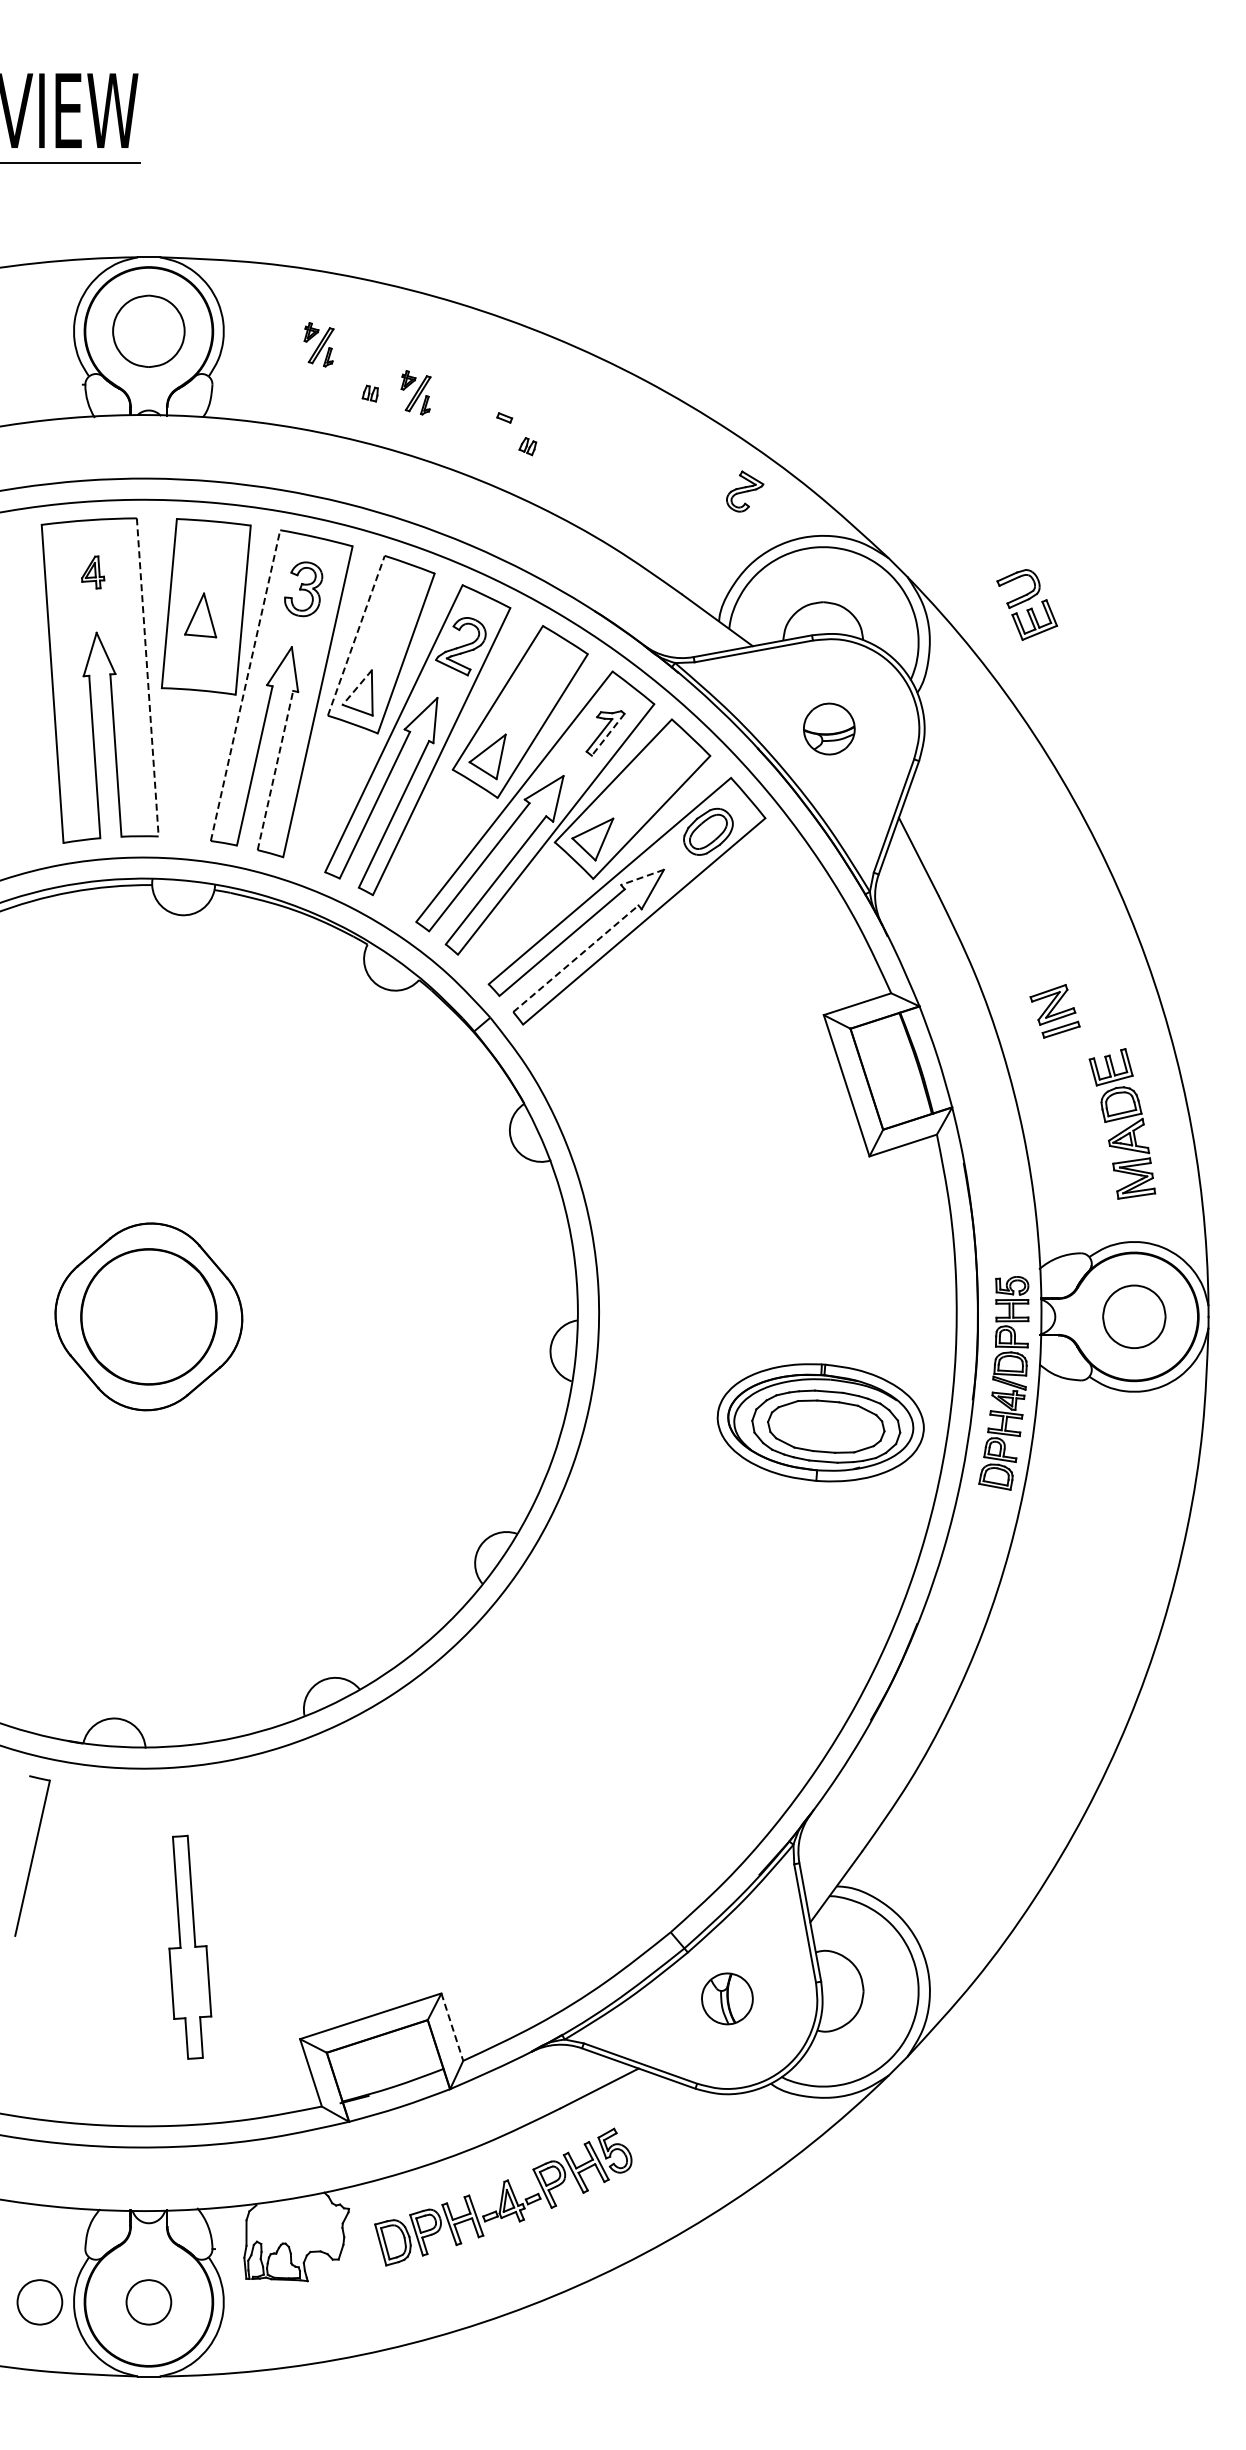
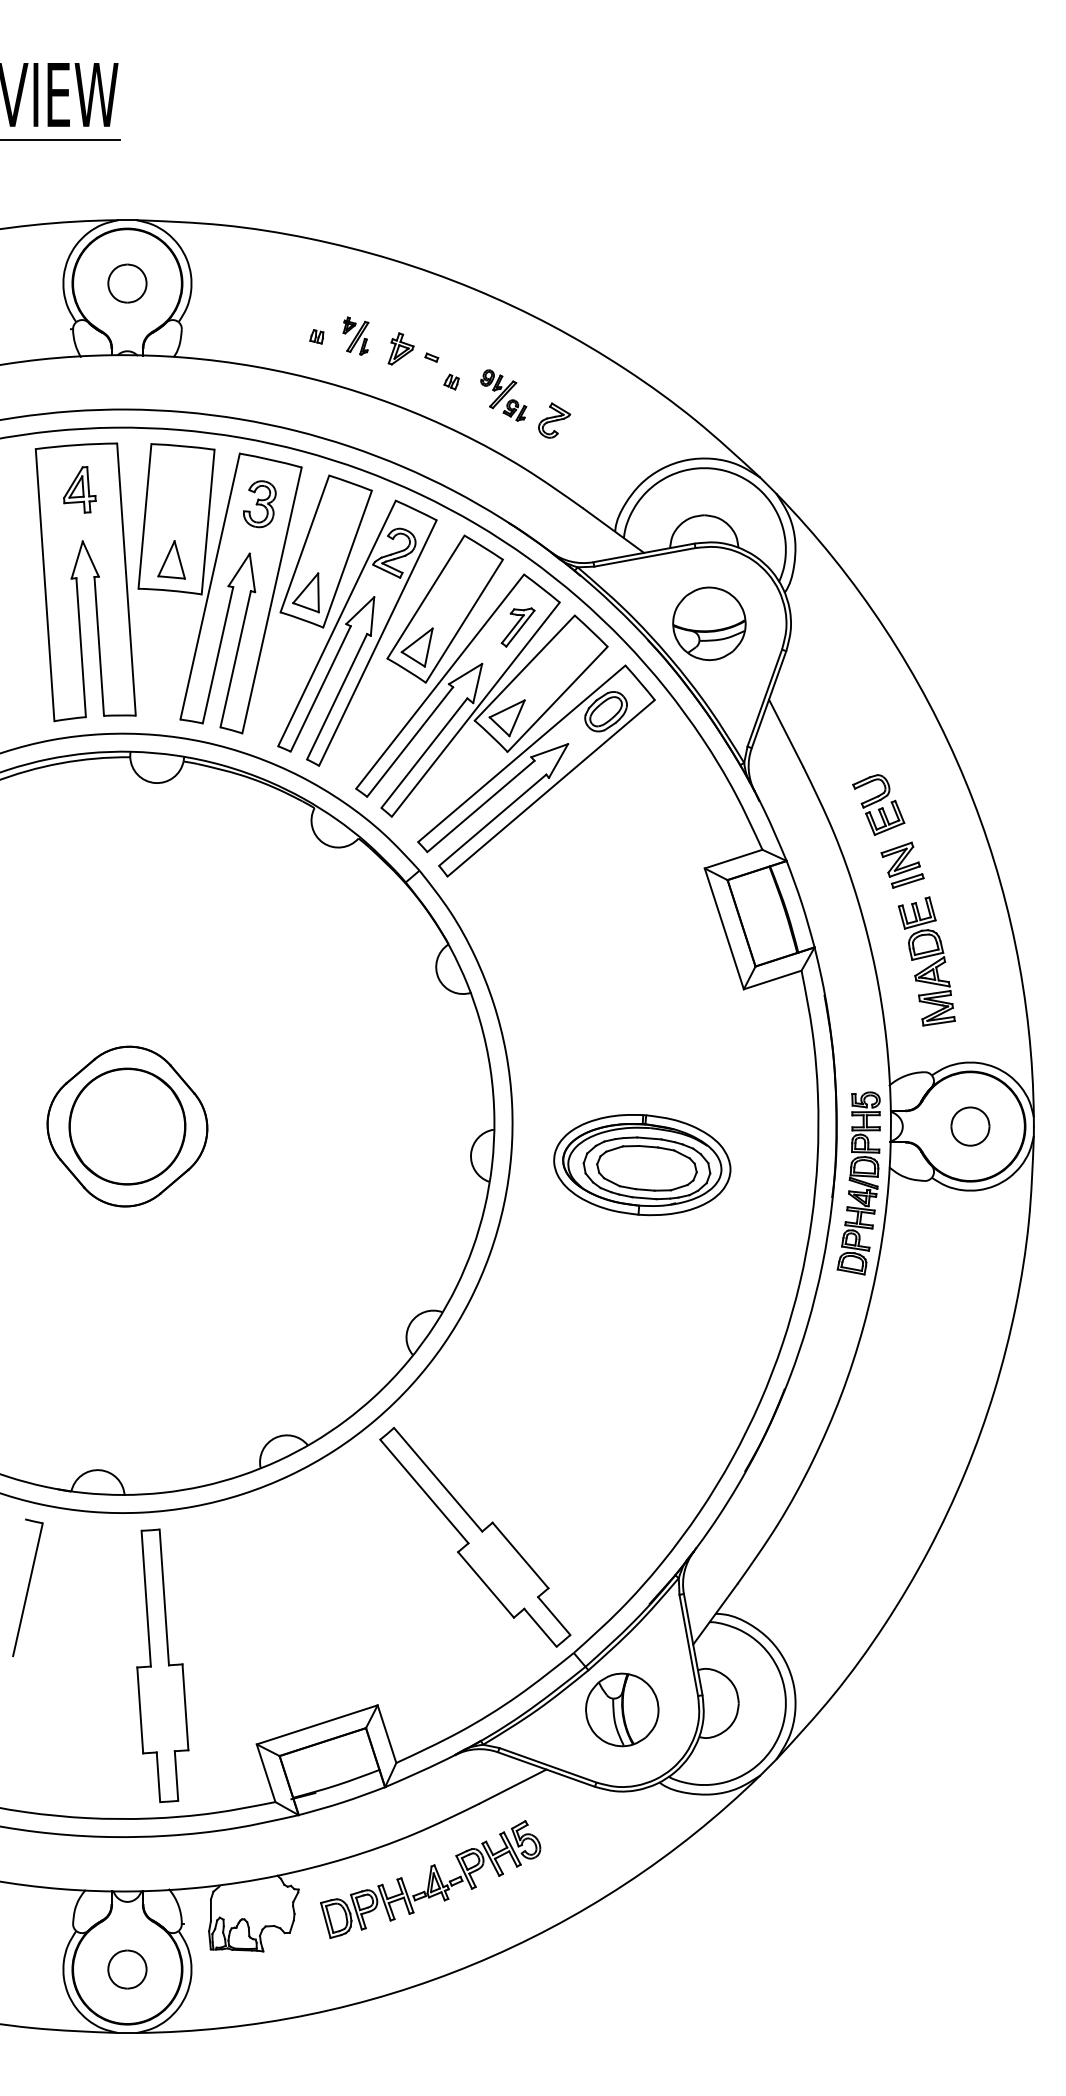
part: (148, 331) -> (127, 283), size x0.62
part: (318, 344) -> (272, 294), removed
part: (468, 407) -> (400, 348), added
part: (588, 461) -> (503, 394), added
part: (745, 491) -> (554, 420), moved
part: (92, 572) -> (79, 489), size x1.67
part: (1027, 604) -> (879, 804), moved
part: (200, 615) -> (171, 559), moved
line: (356, 635) -> (305, 543), dashed -> solid
line: (147, 677) -> (126, 579), dashed -> solid
line: (245, 685) -> (210, 586), dashed -> solid
line: (357, 687) -> (305, 588), dashed -> solid
part: (829, 728) -> (709, 623), size x1.67
line: (608, 734) -> (520, 628), dashed -> solid
line: (275, 770) -> (235, 659), dashed -> solid
line: (642, 877) -> (549, 750), dashed -> solid
line: (576, 958) -> (493, 820), dashed -> solid
part: (1122, 1123) -> (926, 961), moved
part: (1134, 1316) -> (970, 1126), size x0.71
part: (820, 1422) -> (642, 1164), moved
part: (555, 1797) -> (475, 1537), added
part: (190, 1947) -> (163, 1666), size x1.43
part: (727, 1998) -> (622, 1709), size x1.67
line: (452, 2027) -> (387, 1734), dashed -> solid
part: (39, 2302) -> (33, 1969), removed

